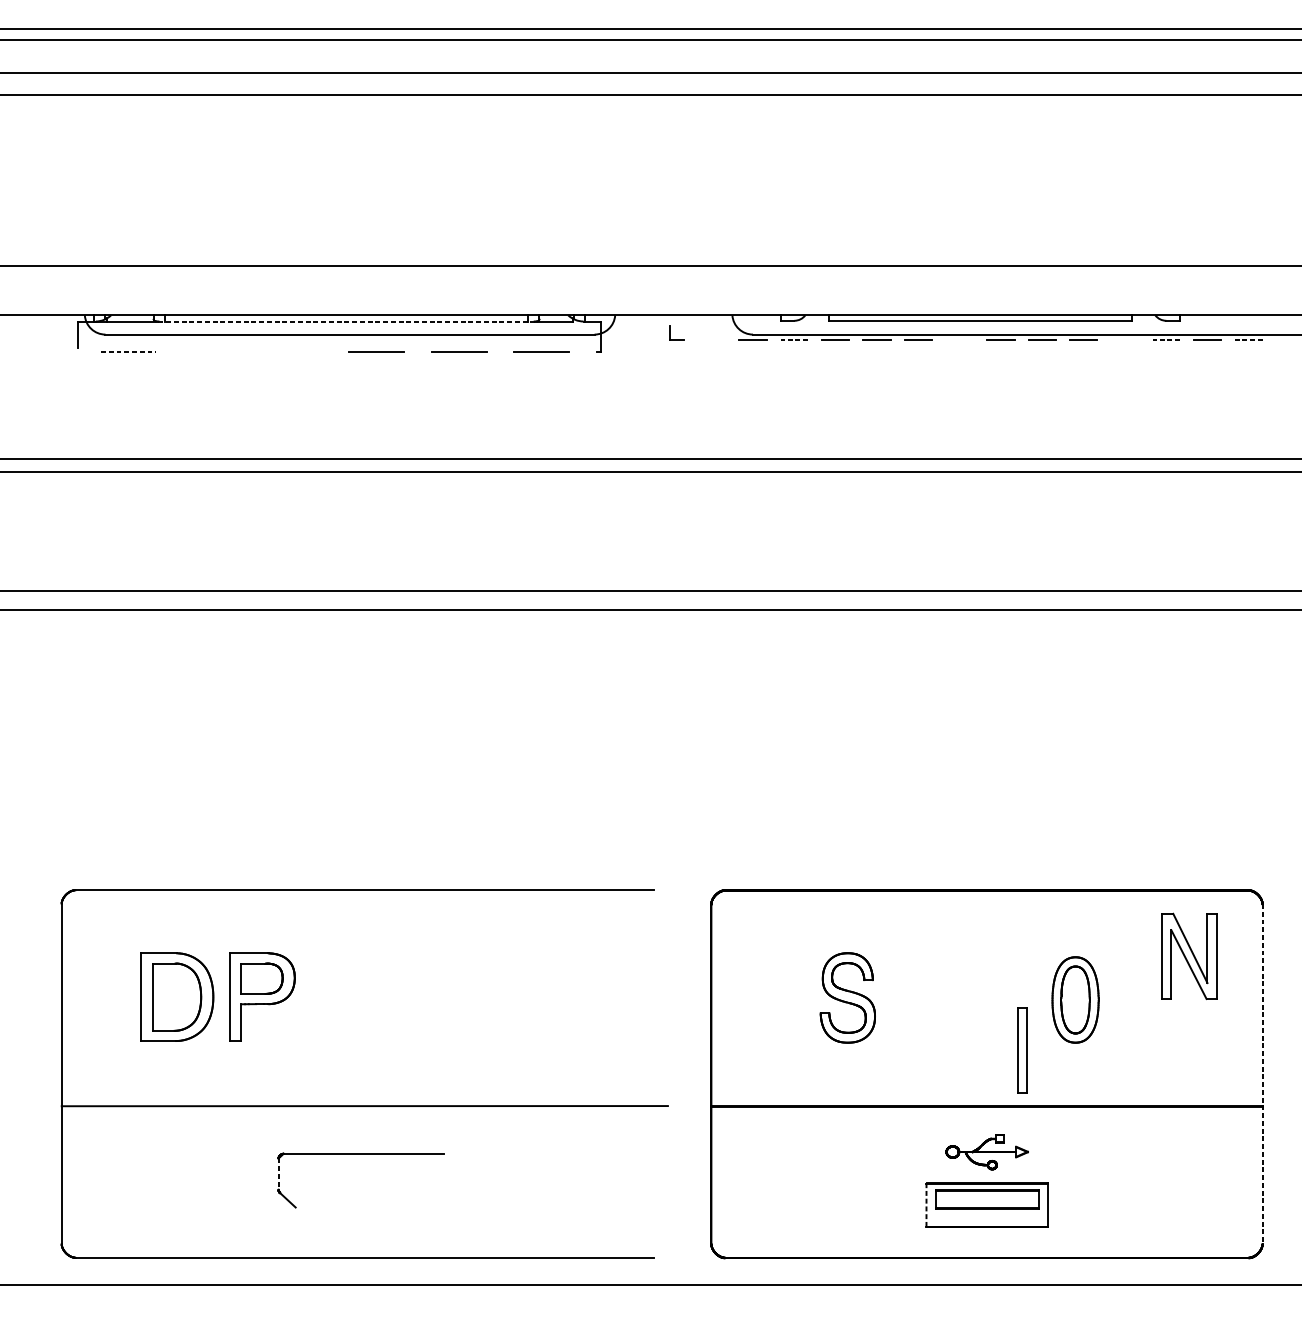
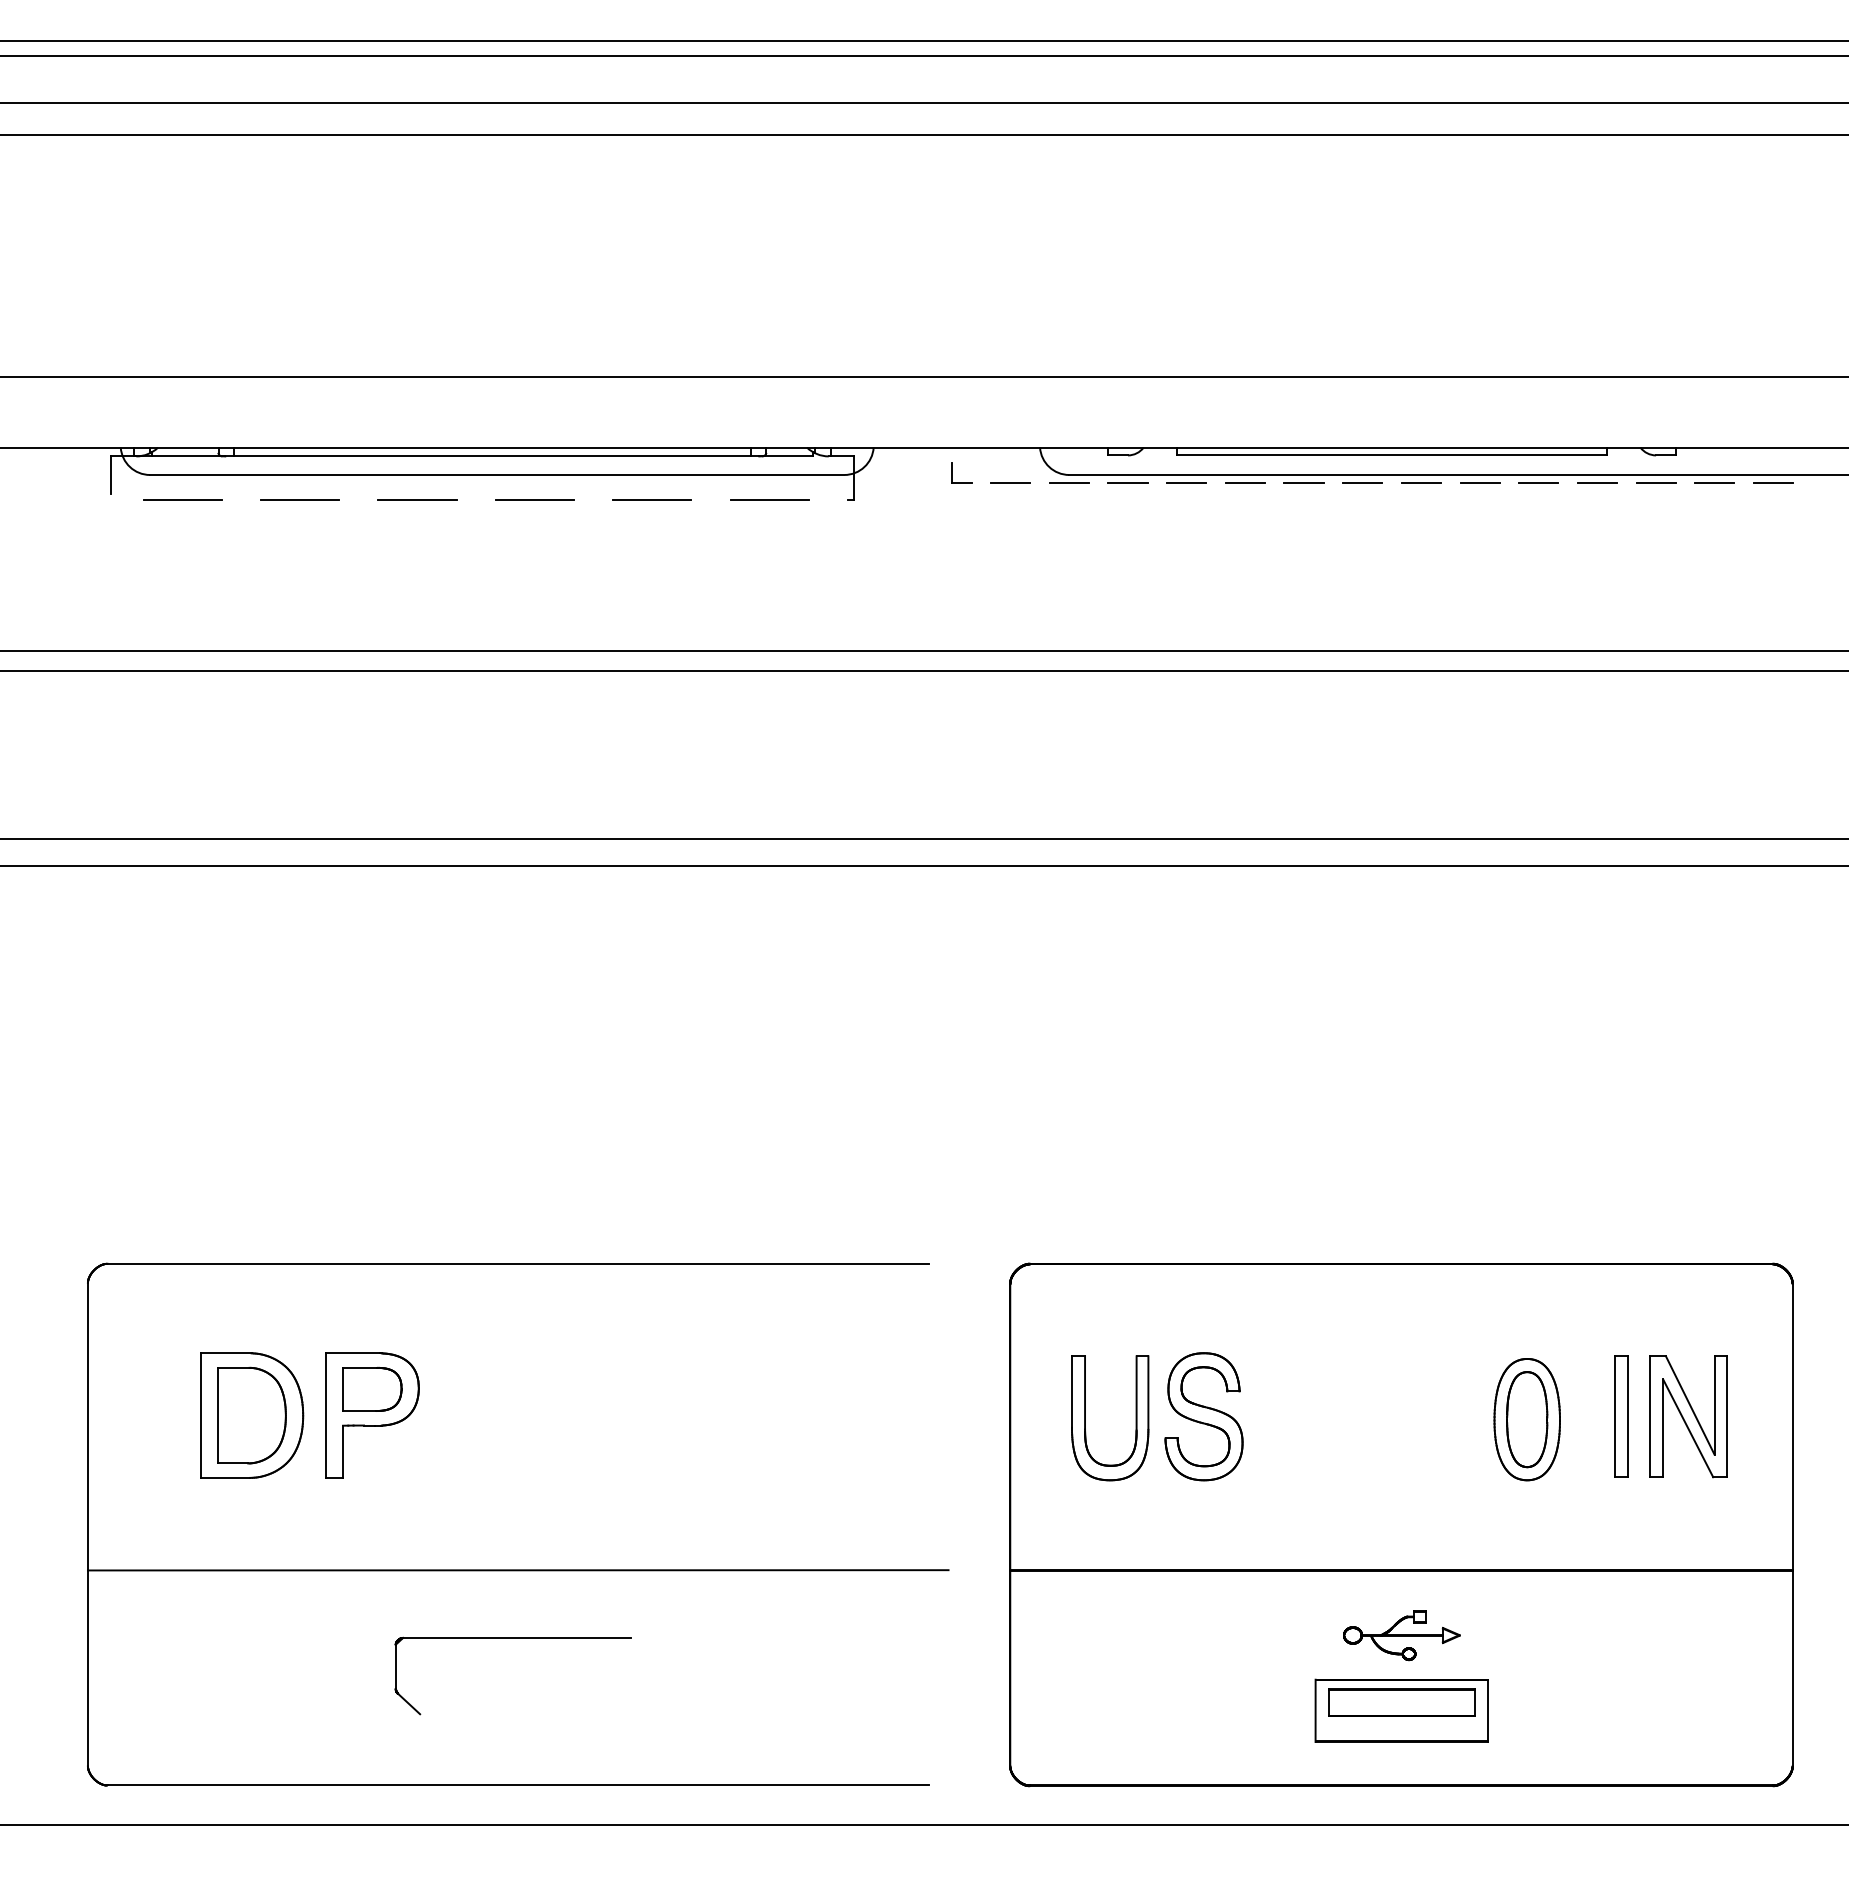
line: (346, 321) -> (492, 456), dashed -> solid
line: (711, 339) -> (1010, 482), added
line: (794, 339) -> (1128, 482), dashed -> solid
line: (959, 339) -> (1362, 482), added
line: (1124, 339) -> (1596, 482), added
line: (1166, 339) -> (1656, 482), dashed -> solid
line: (1249, 339) -> (1773, 482), dashed -> solid
line: (129, 351) -> (183, 499), dashed -> solid
line: (211, 351) -> (300, 499), added
line: (293, 351) -> (417, 499), added
part: (1189, 956) -> (1688, 1416), moved
part: (764, 999) -> (1085, 1418), added
part: (1022, 1050) -> (1621, 1416), moved
line: (1262, 1073) -> (1792, 1524), dashed -> solid
line: (278, 1174) -> (395, 1667), dashed -> solid
line: (926, 1205) -> (1315, 1711), dashed -> solid

